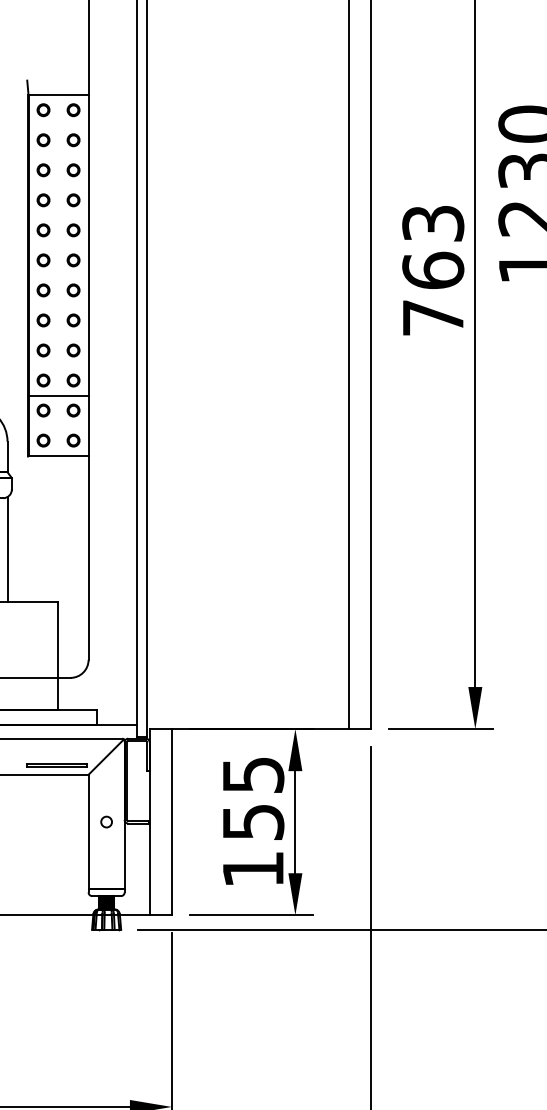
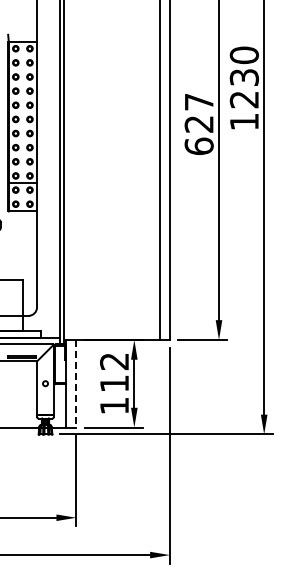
text: (431, 271) -> (198, 124), 763 -> 627
text: (253, 798) -> (114, 372), 155 -> 112
line: (172, 821) -> (76, 383), solid -> dashed

